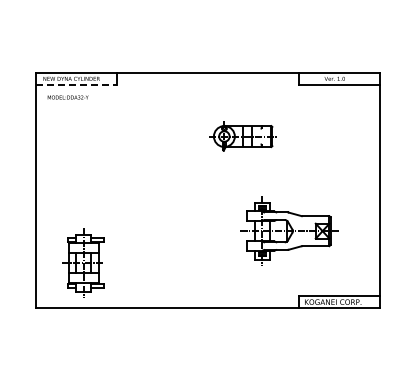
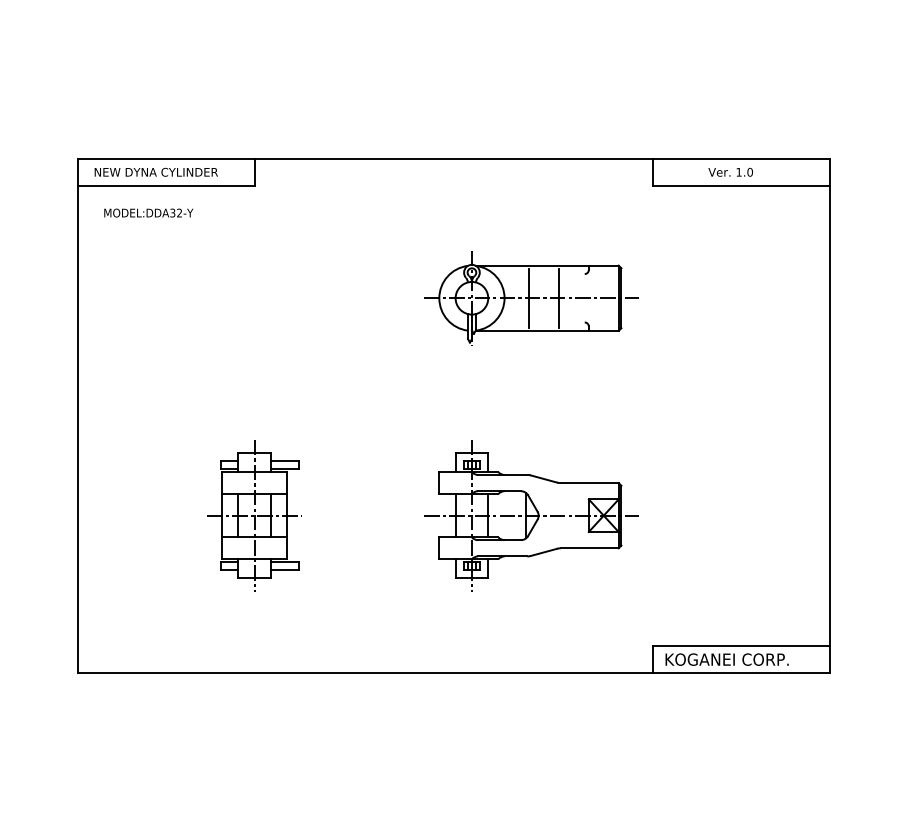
line: (76, 85) -> (167, 186), dashed -> solid
part: (243, 136) -> (531, 298), size x1.43
part: (289, 230) -> (531, 514), moved
part: (83, 262) -> (254, 514), moved

